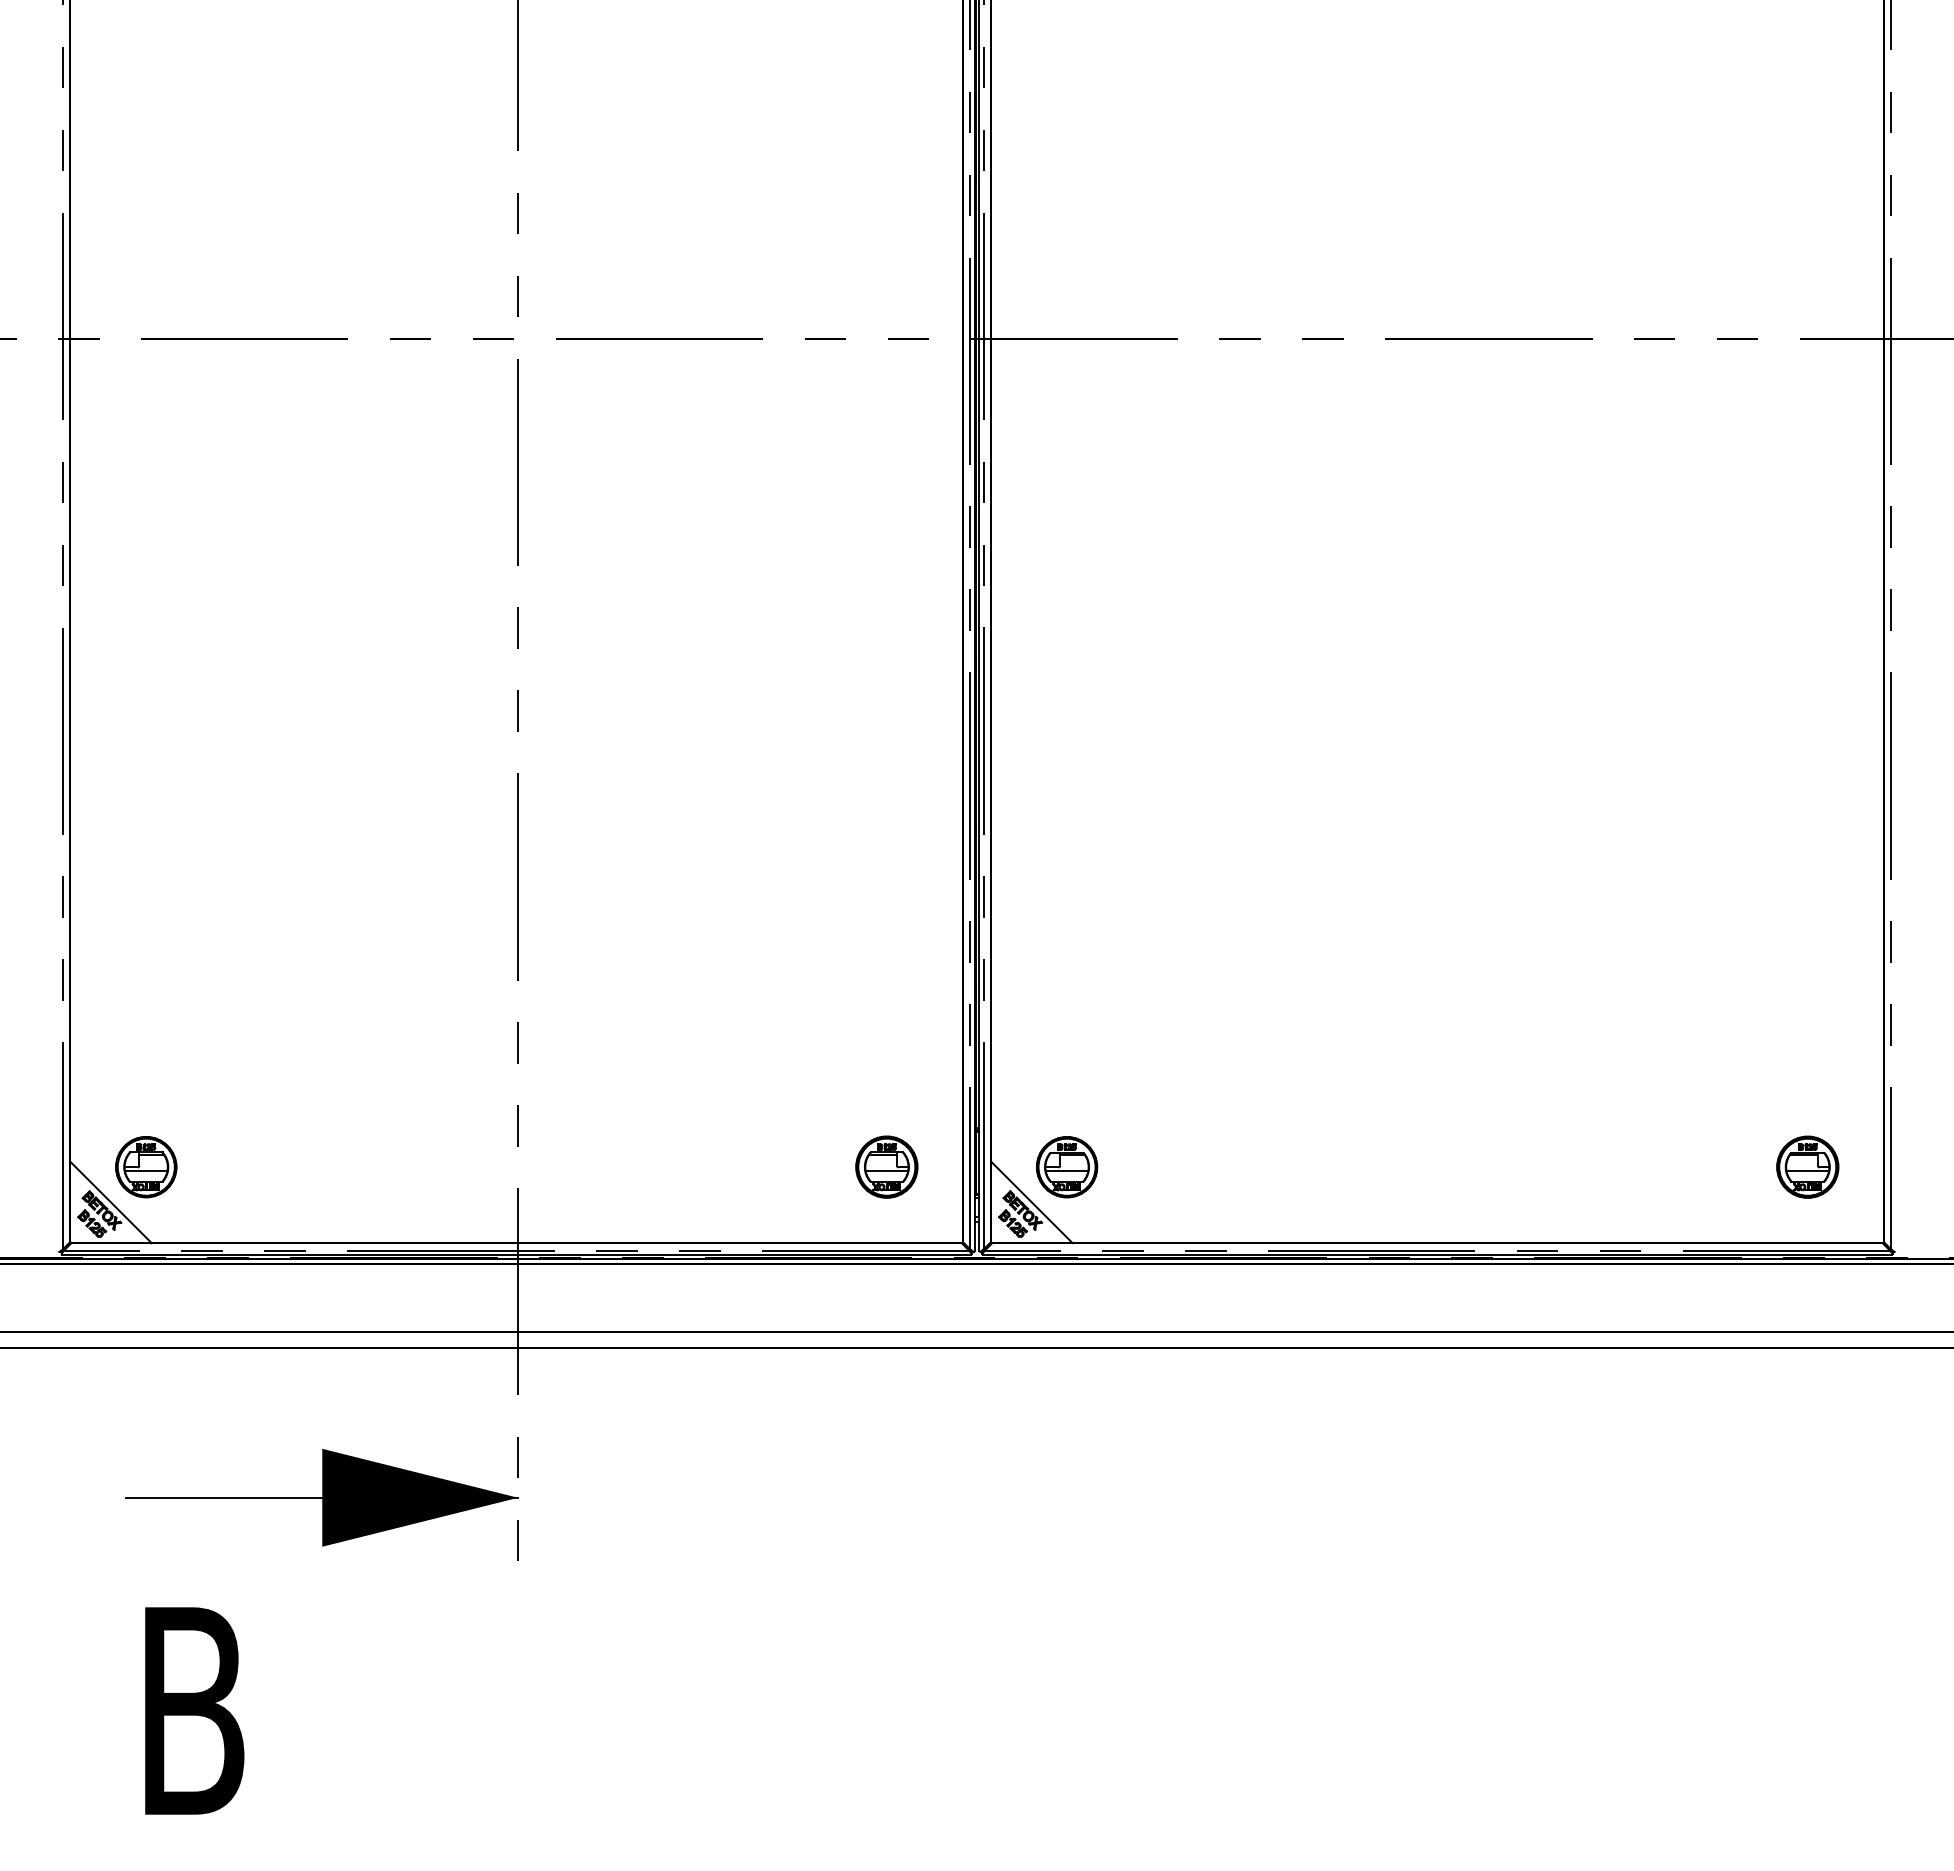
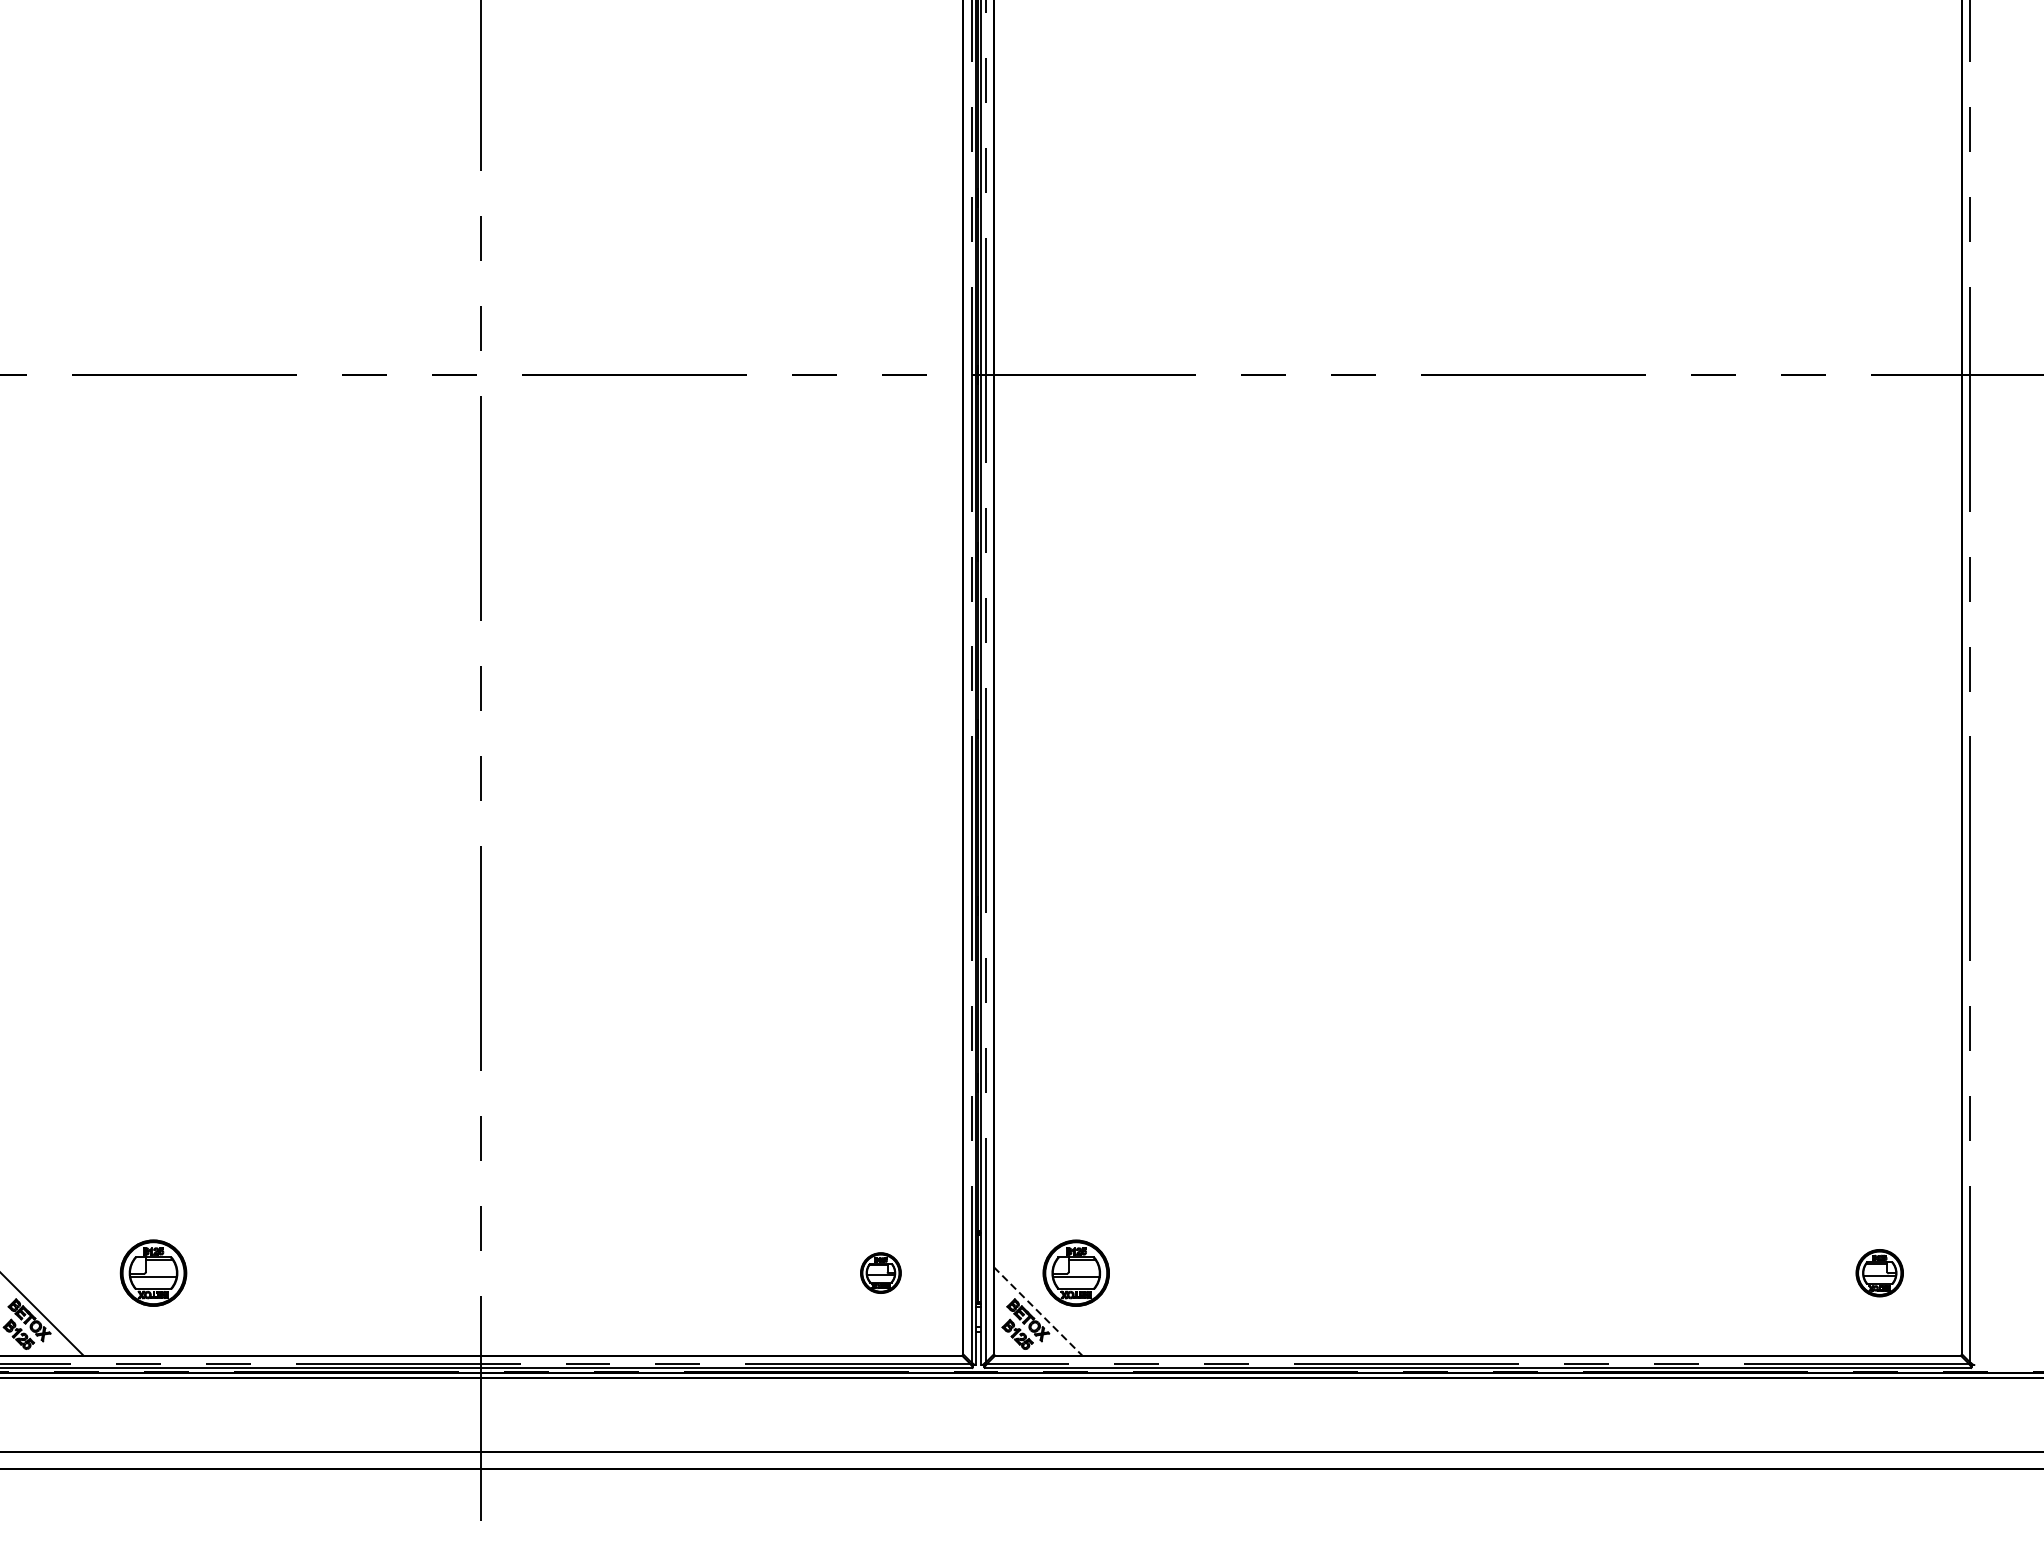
part: (886, 1166) -> (880, 1272), size x0.6
part: (1807, 1166) -> (1879, 1272), size x0.7
part: (146, 1167) -> (153, 1273), moved
line: (1031, 1202) -> (1037, 1311), solid -> dashed

